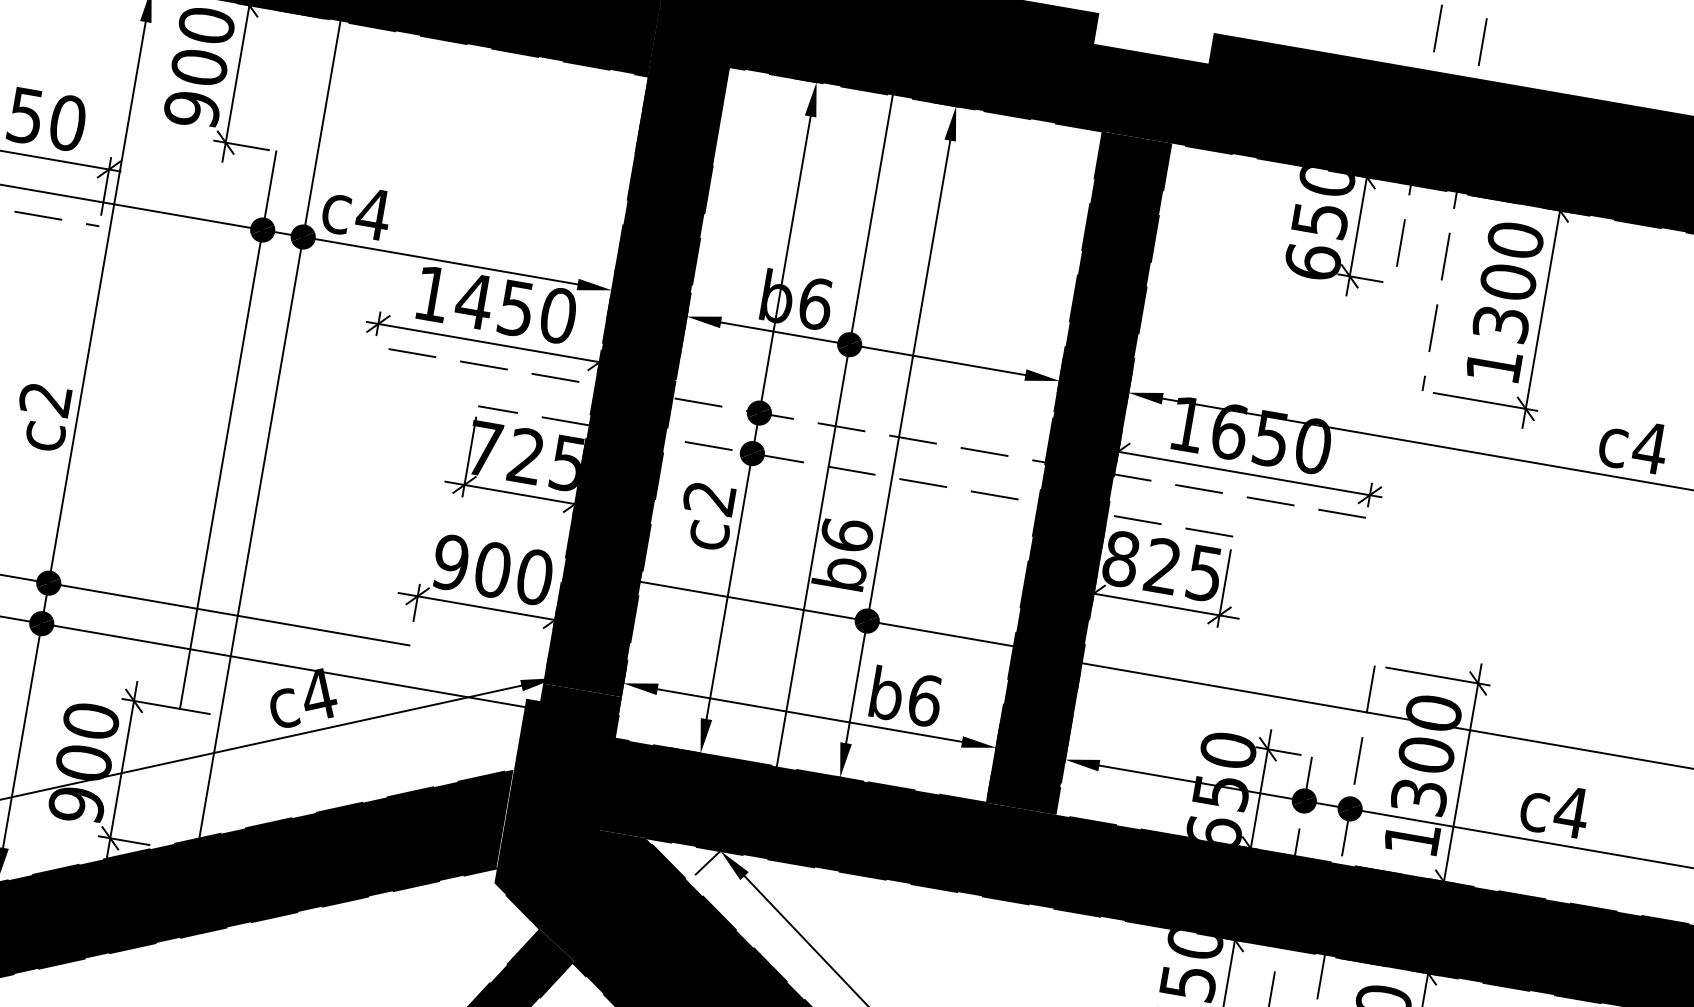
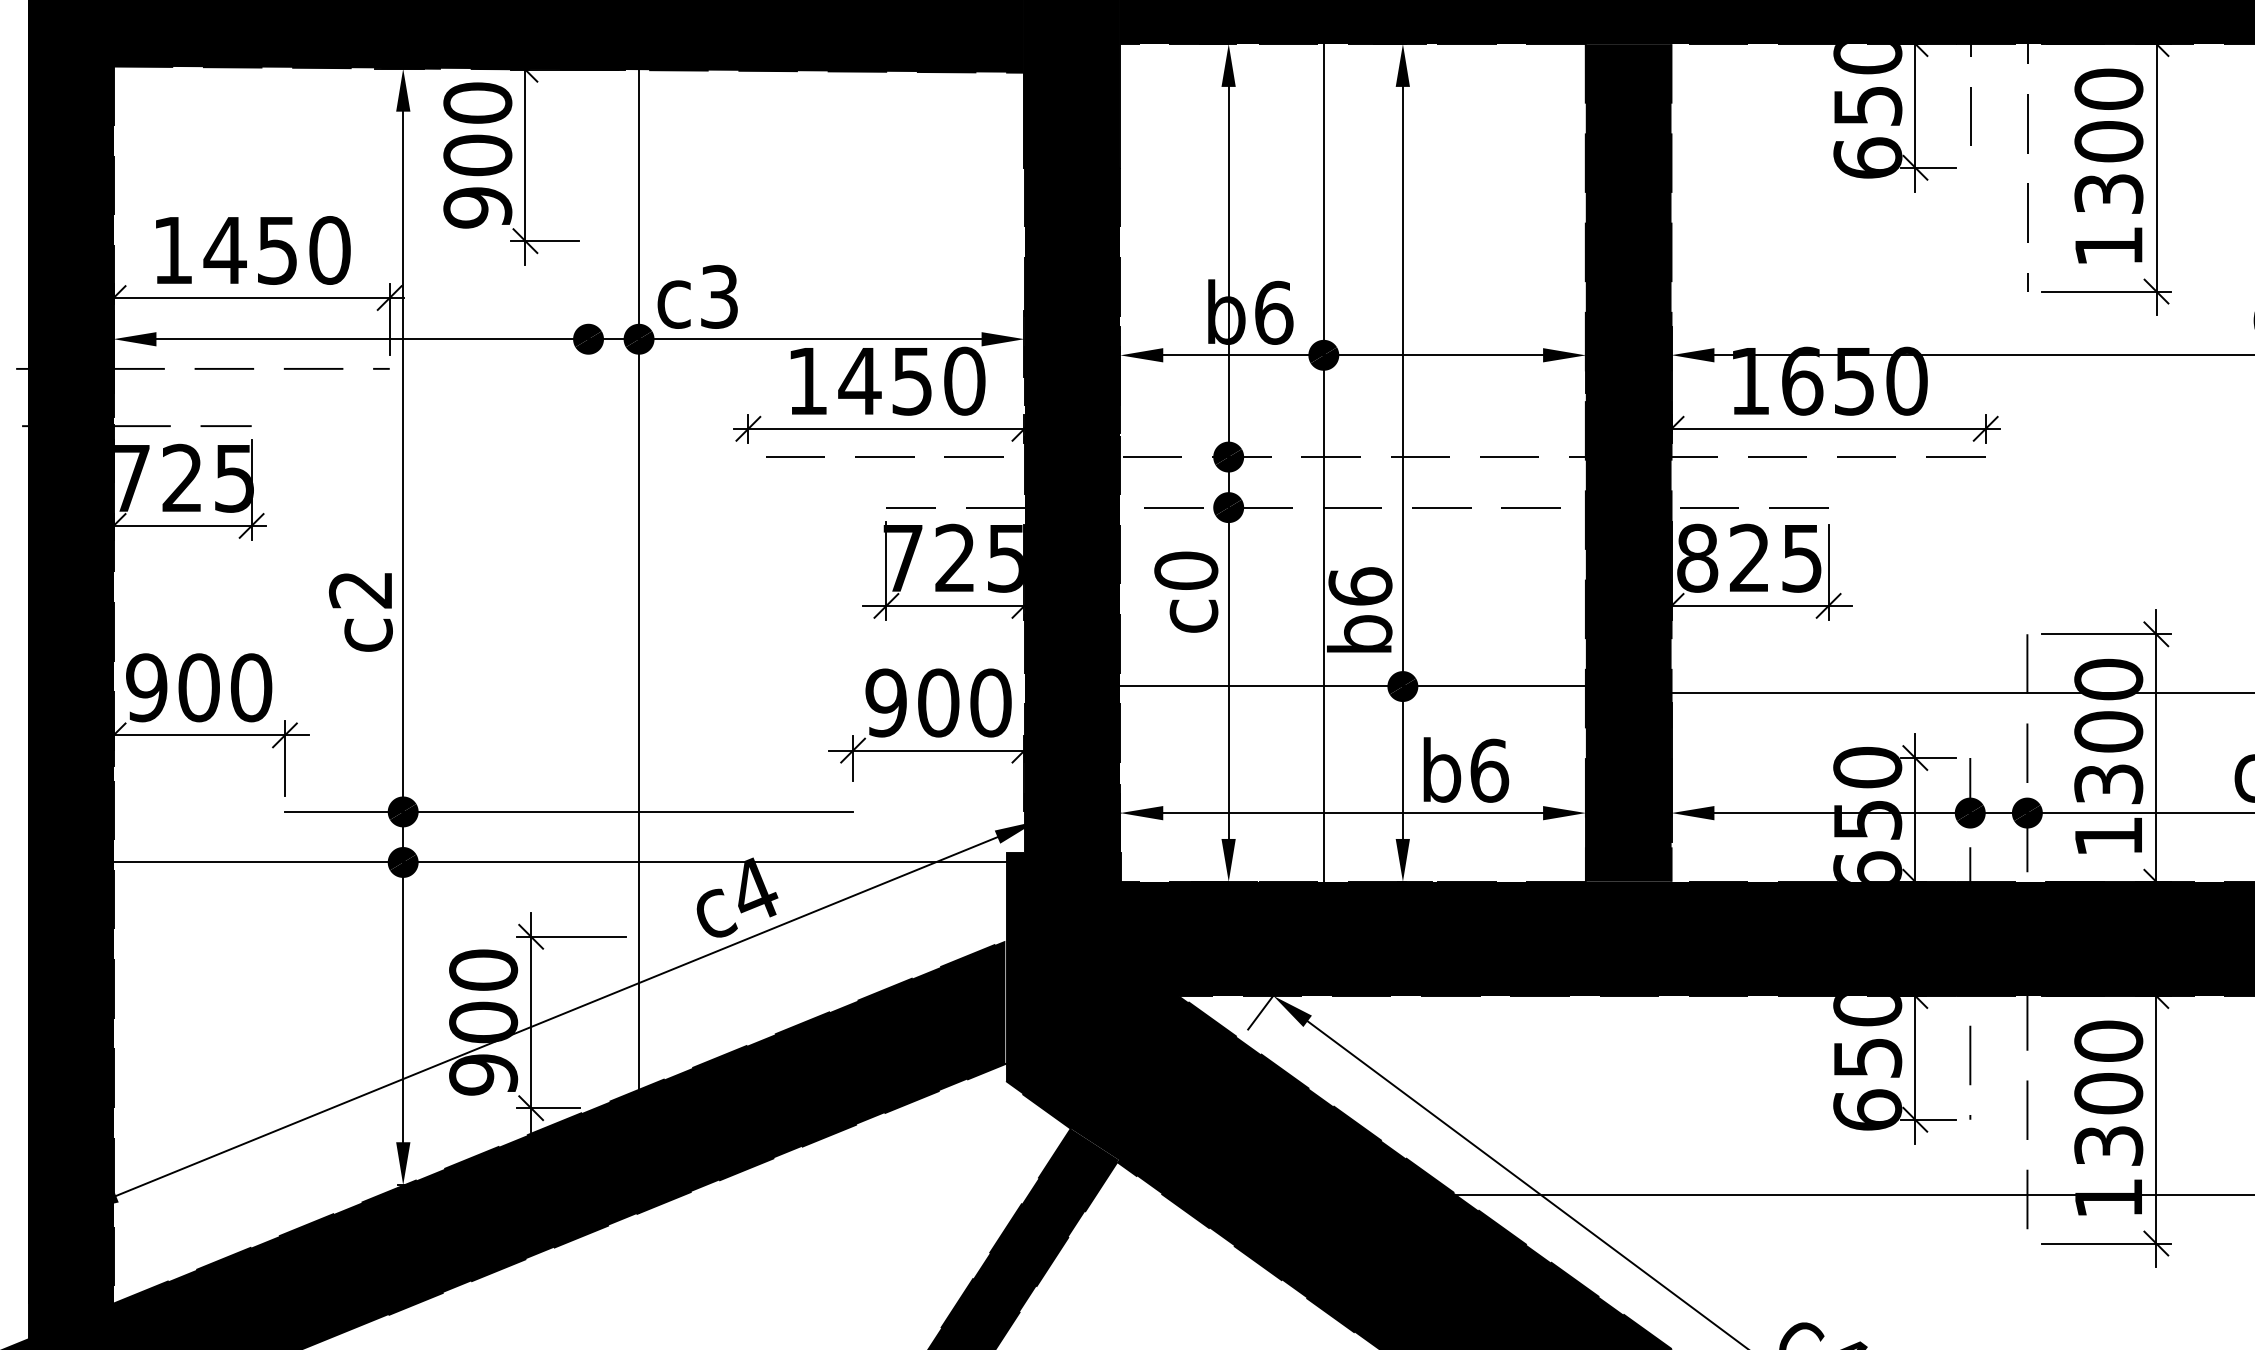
text: (373, 213) -> (719, 296), c4 -> c3
line: (228, 429) -> (588, 588), removed
text: (709, 498) -> (1186, 570), c2 -> c0

